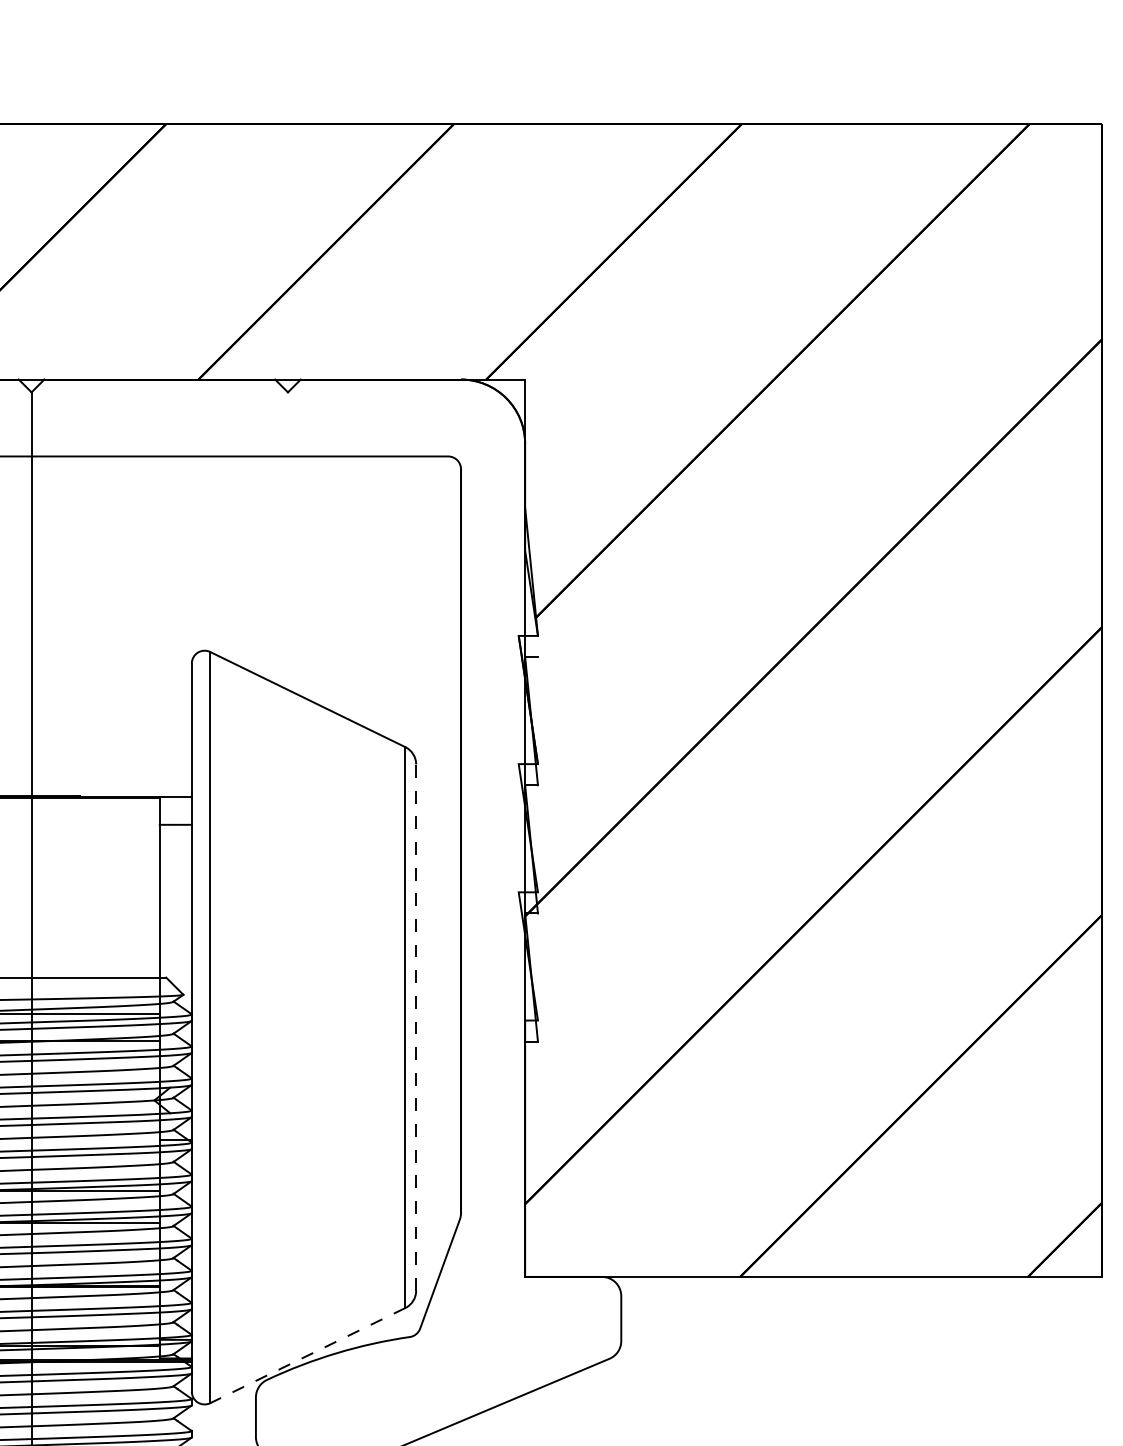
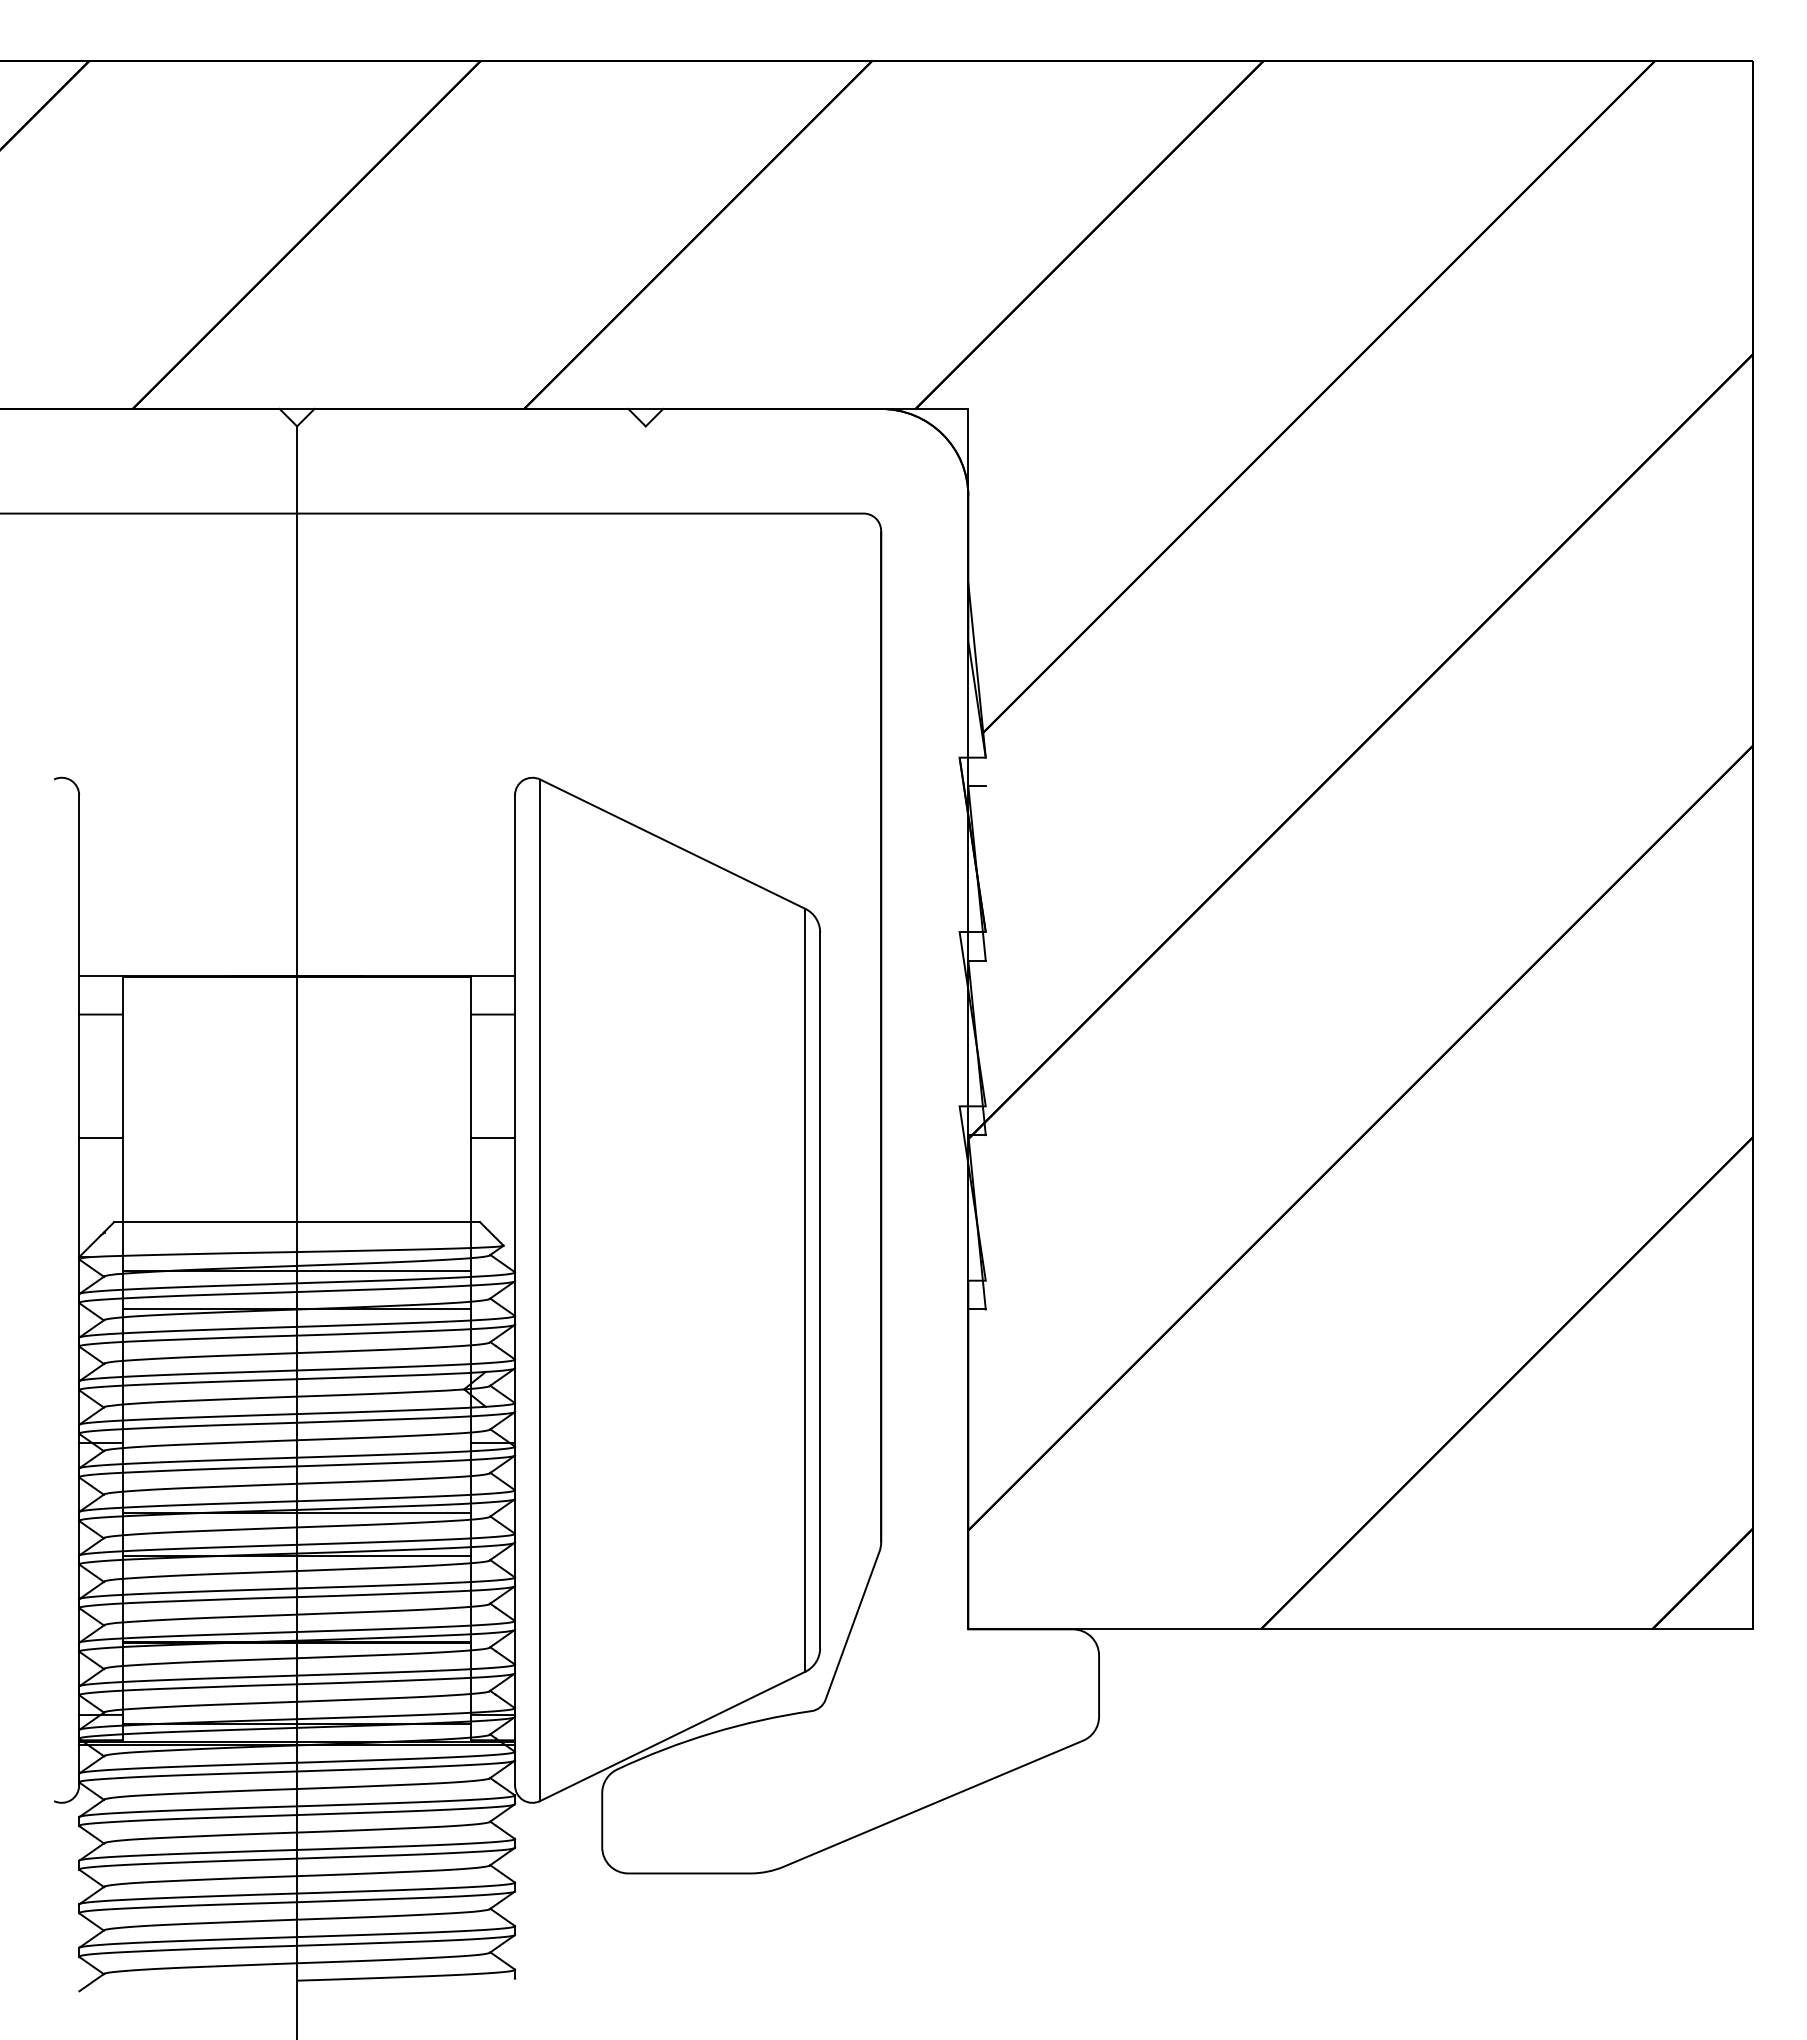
line: (175, 915) -> (493, 1137), added
line: (416, 1027) -> (820, 1290), dashed -> solid
line: (307, 1355) -> (672, 1736), dashed -> solid

